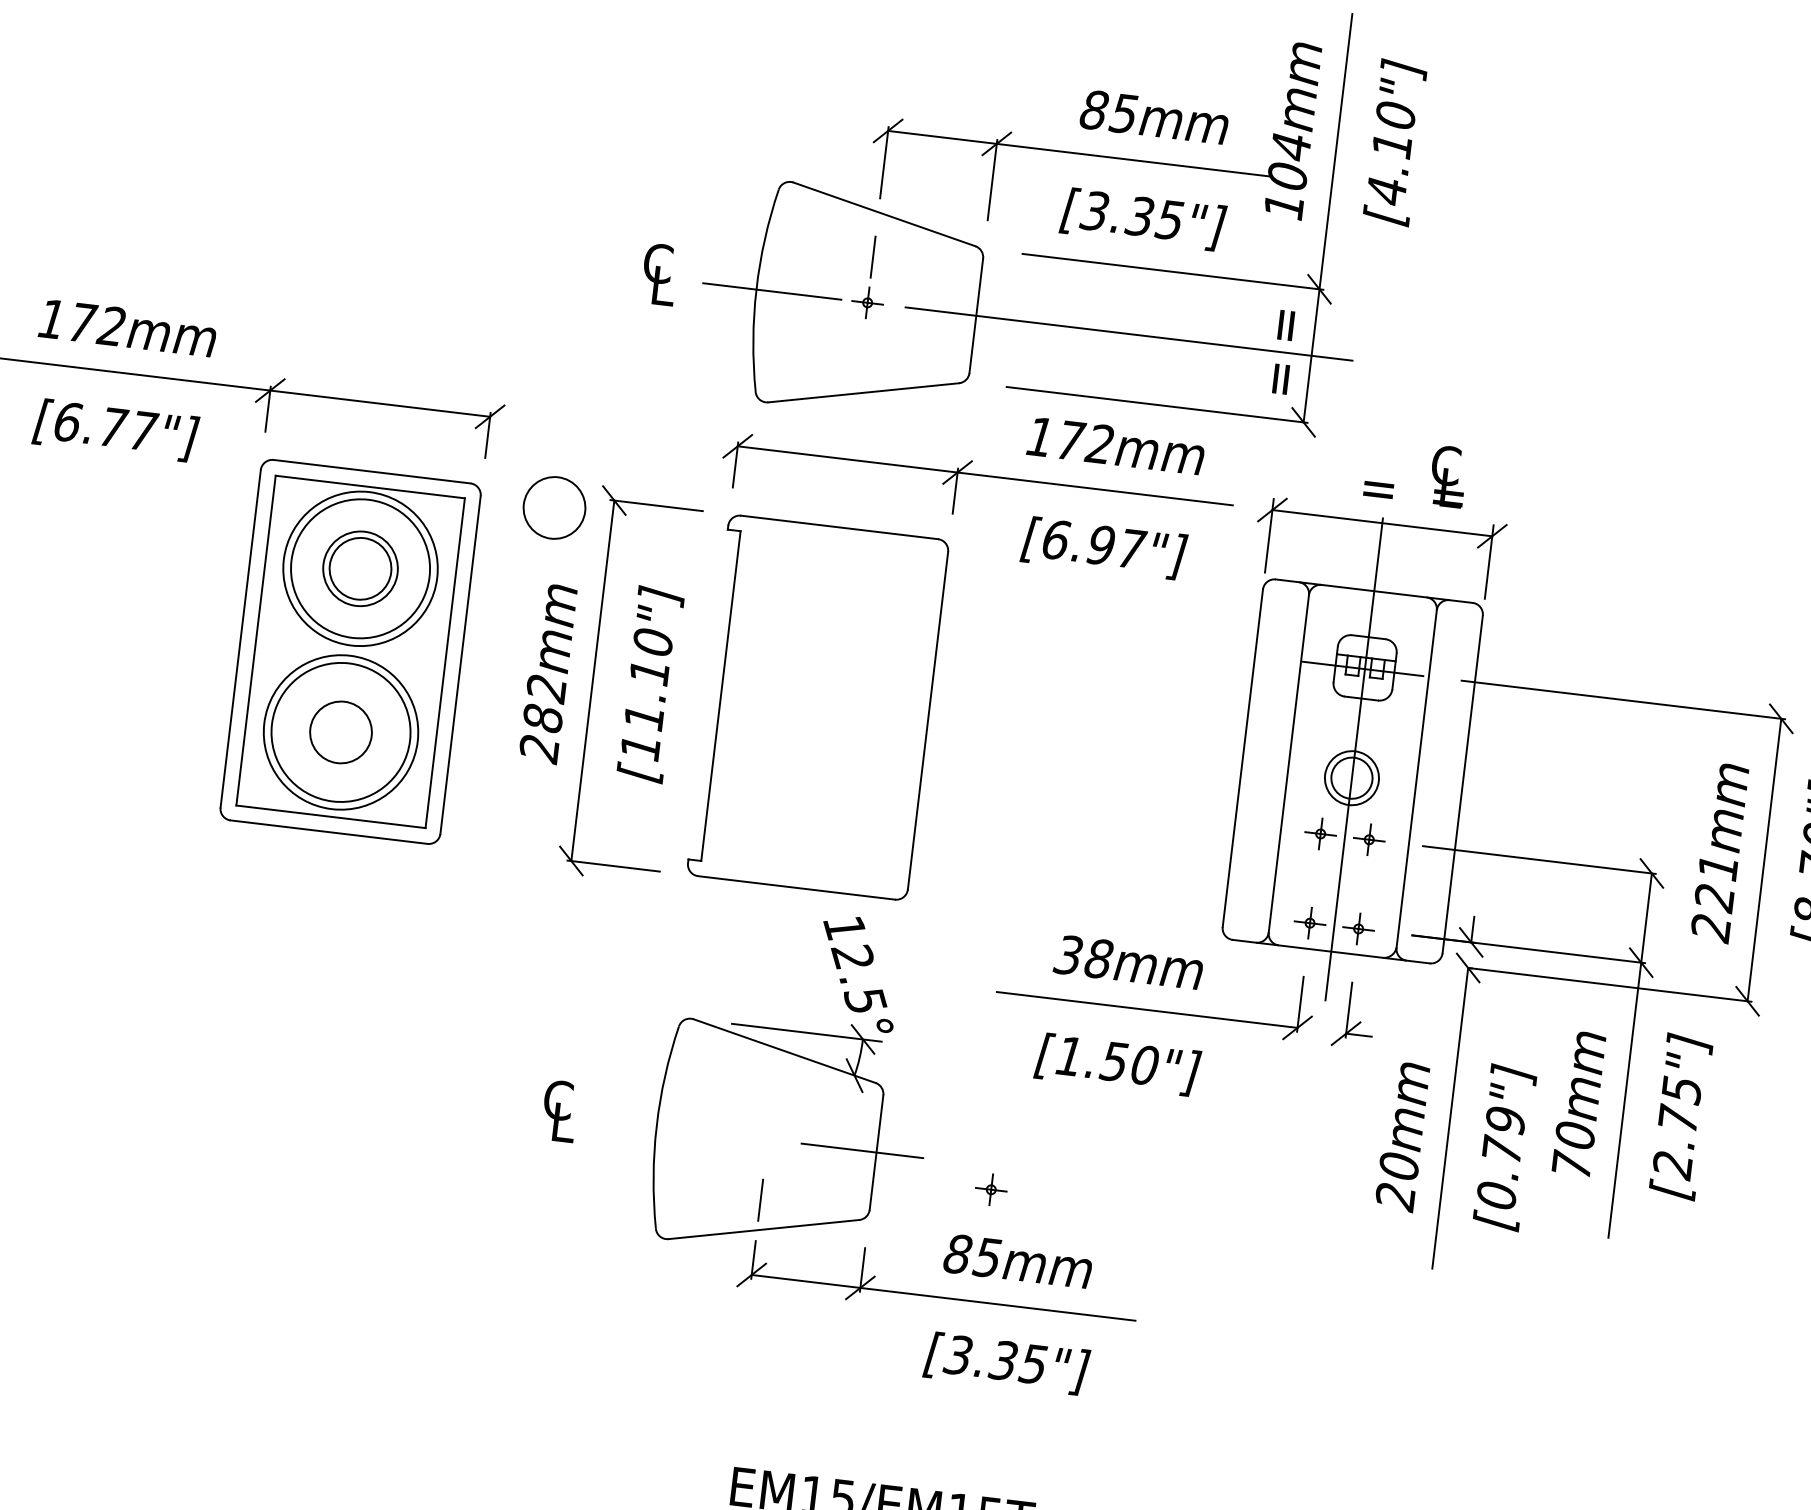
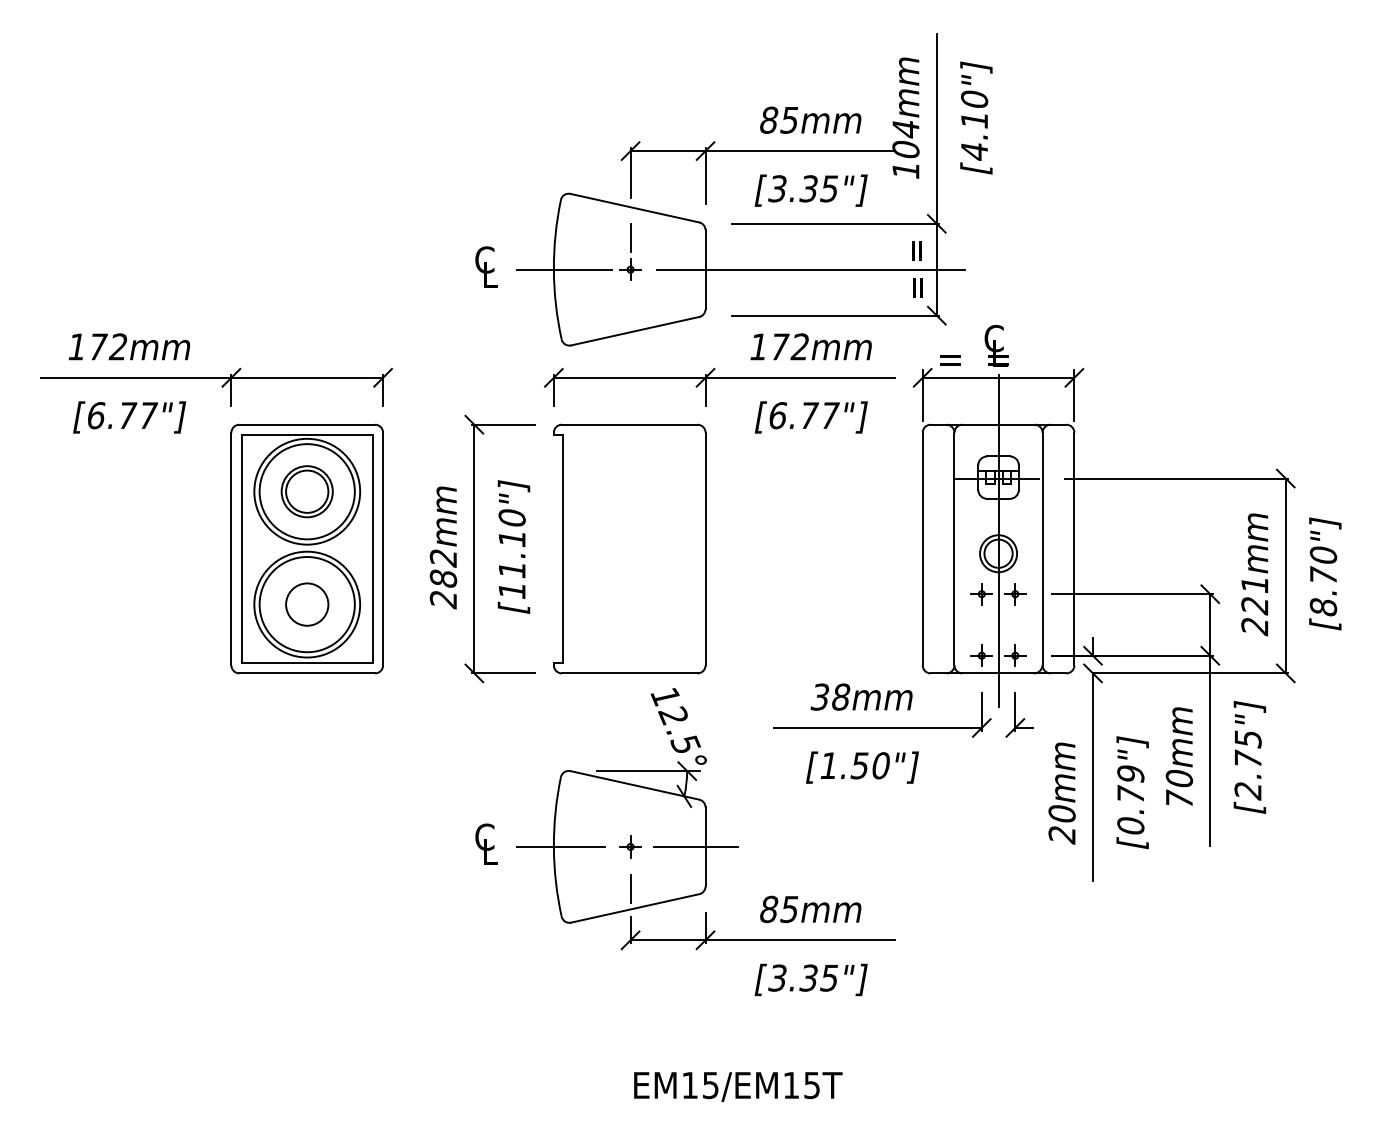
text: (1416, 472) -> (974, 345), moved
circle: (554, 507) -> (434, 434), removed
text: (1101, 545) -> (809, 415), [6.97"] -> [6.77"]
line: (667, 1127) -> (561, 846), added
part: (991, 1189) -> (630, 846), moved

